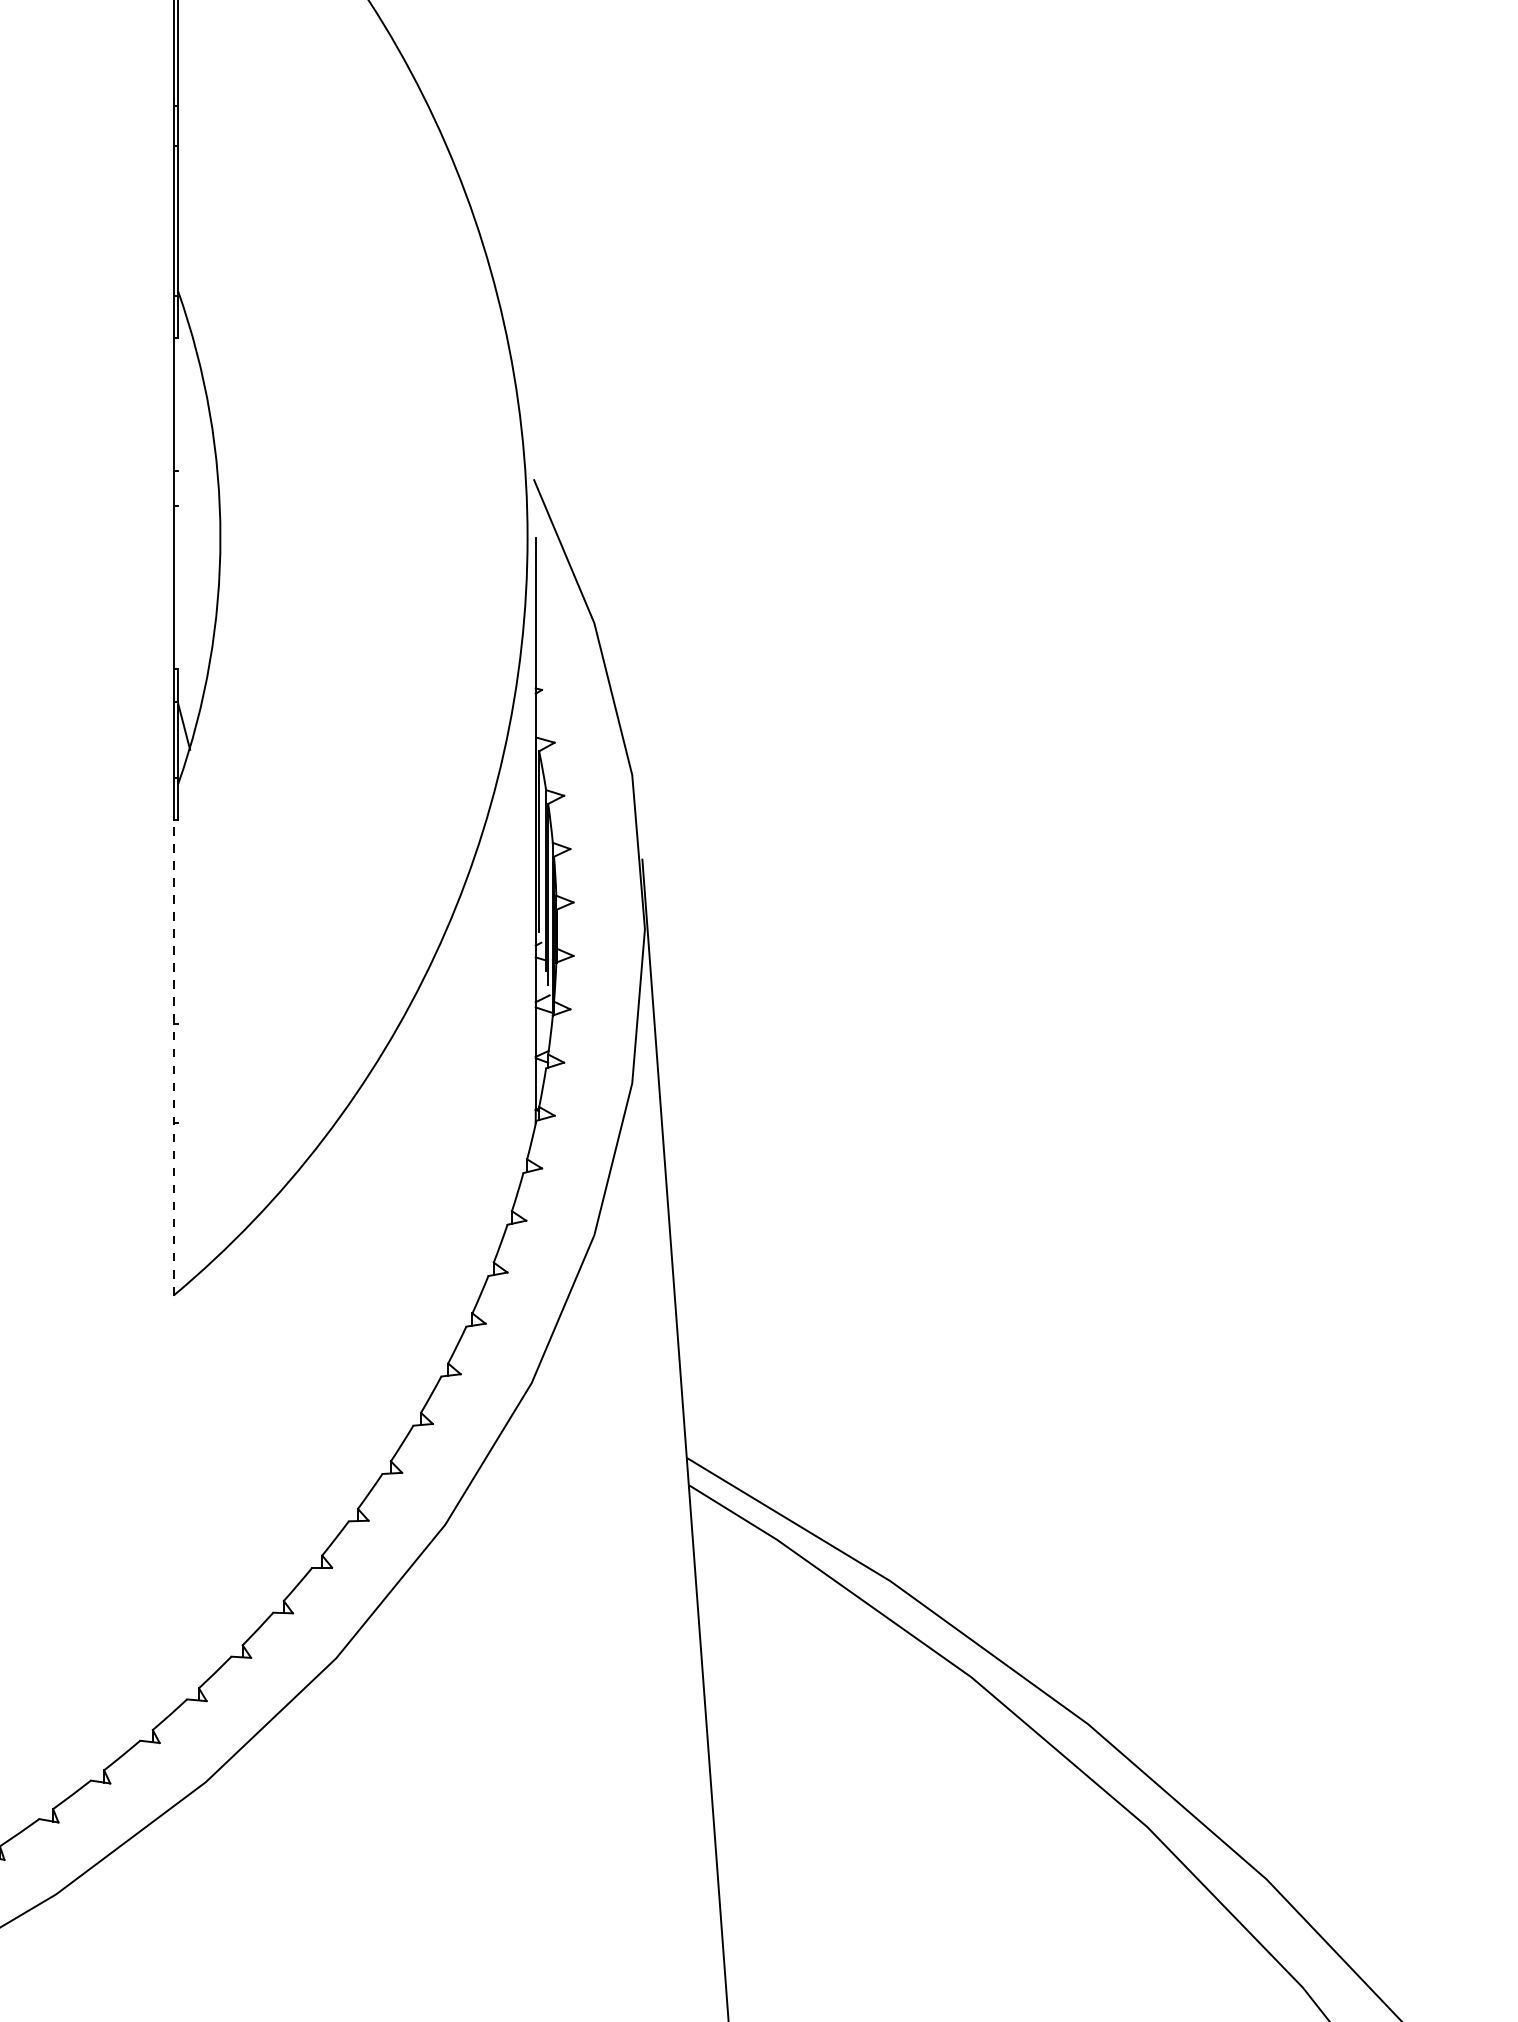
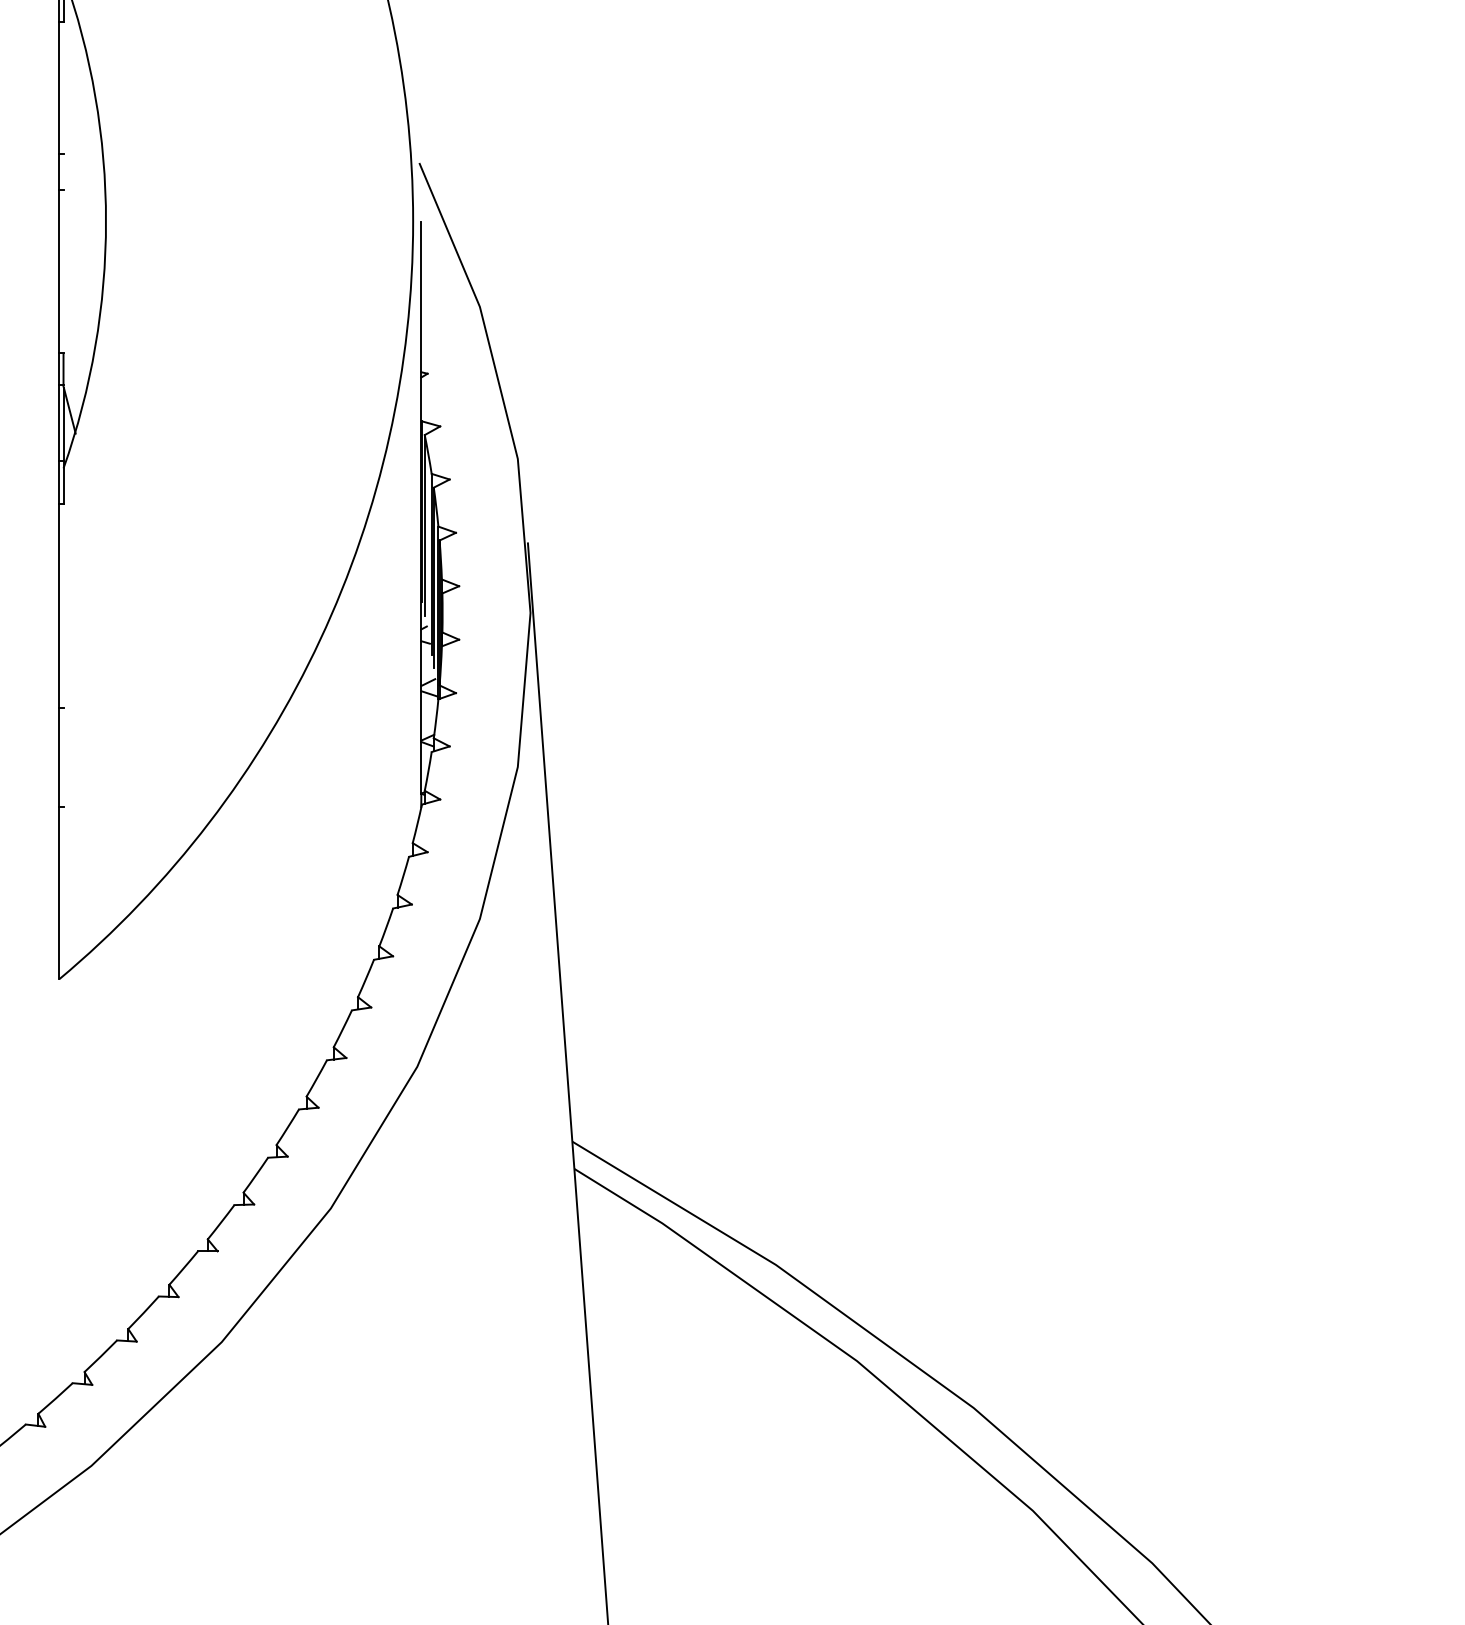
line: (173, 1057) -> (59, 741), dashed -> solid

